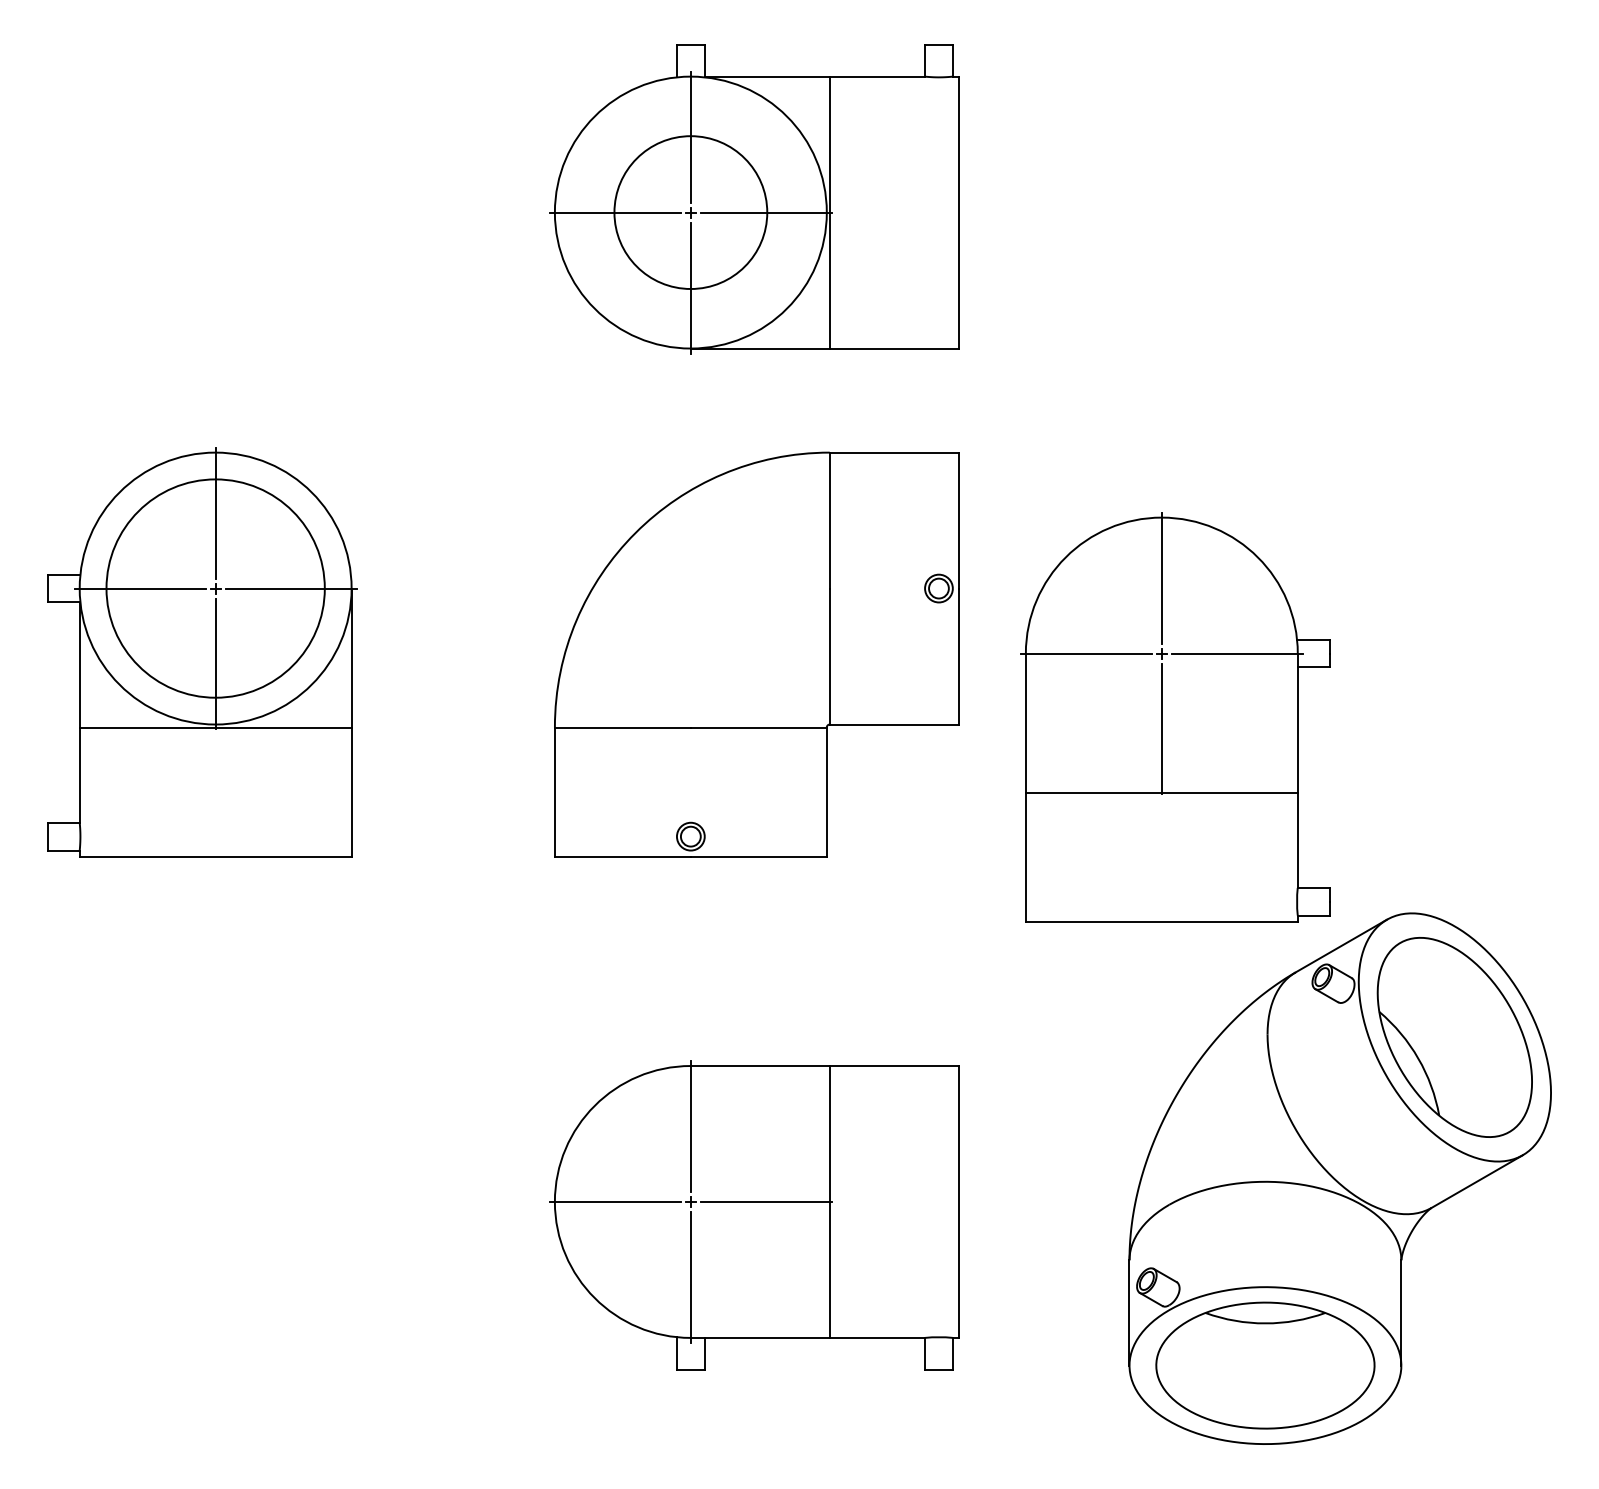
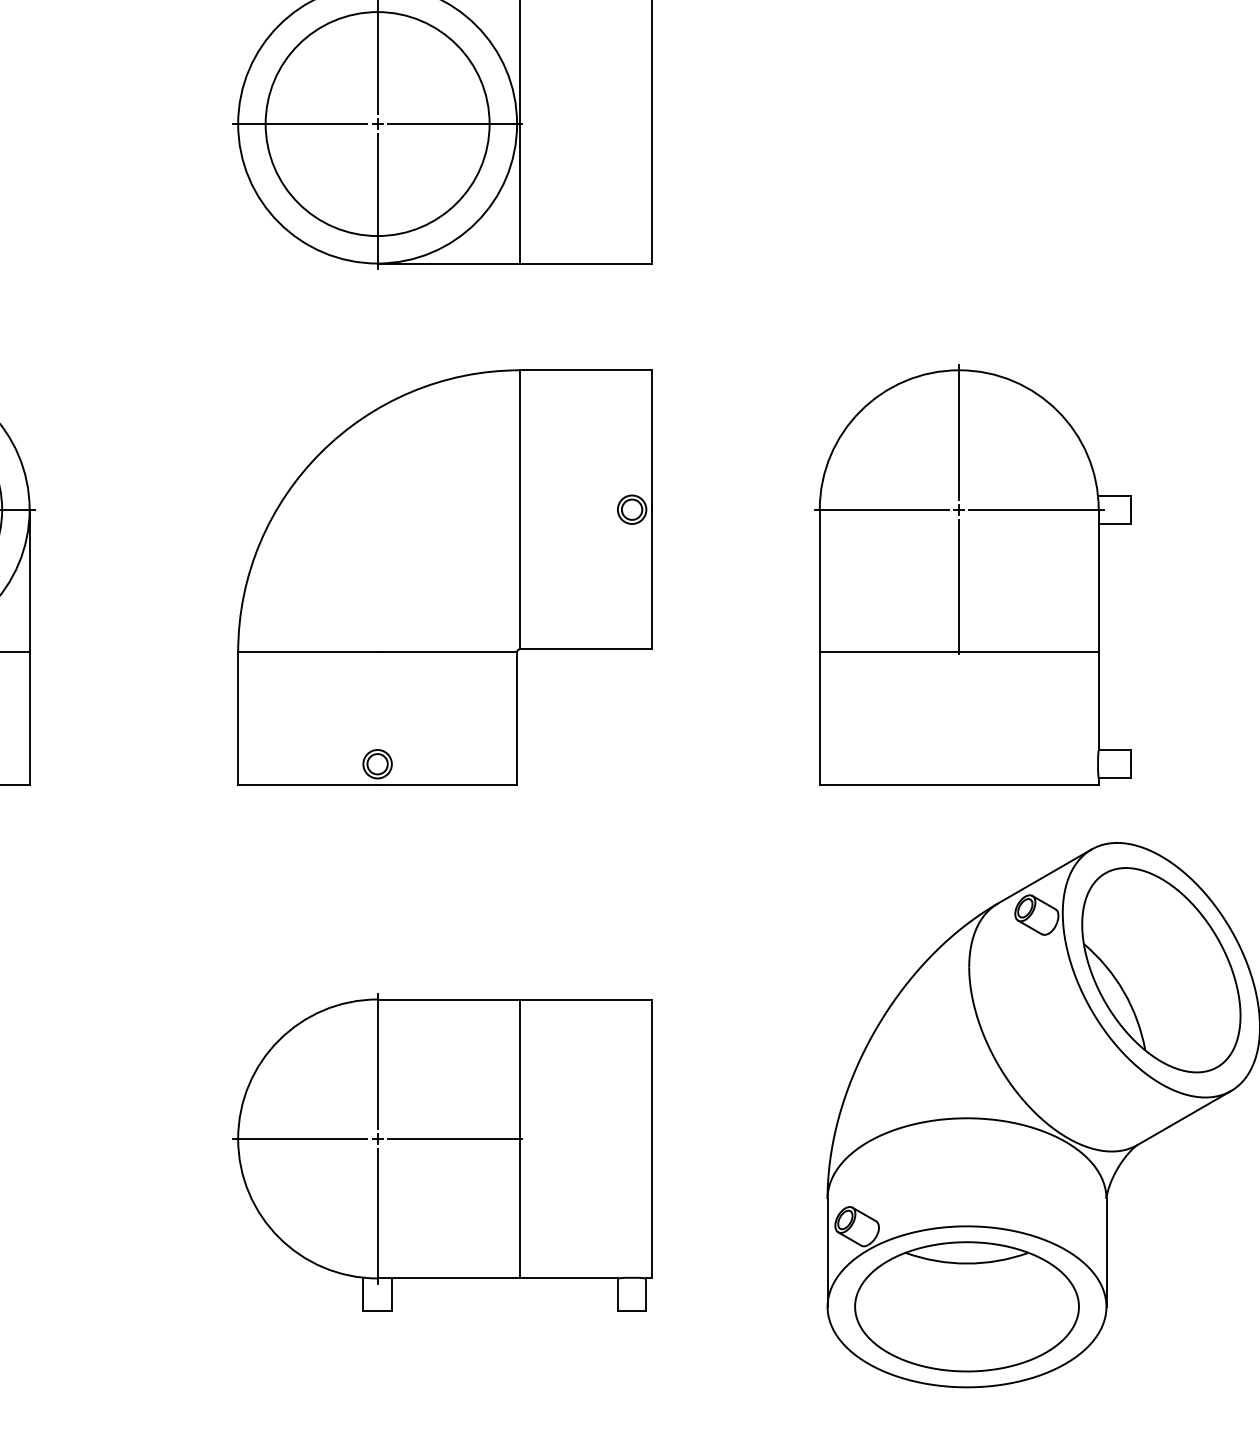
circle: (690, 212) -> (377, 123), size x1.43
part: (1175, 717) -> (973, 575), moved

